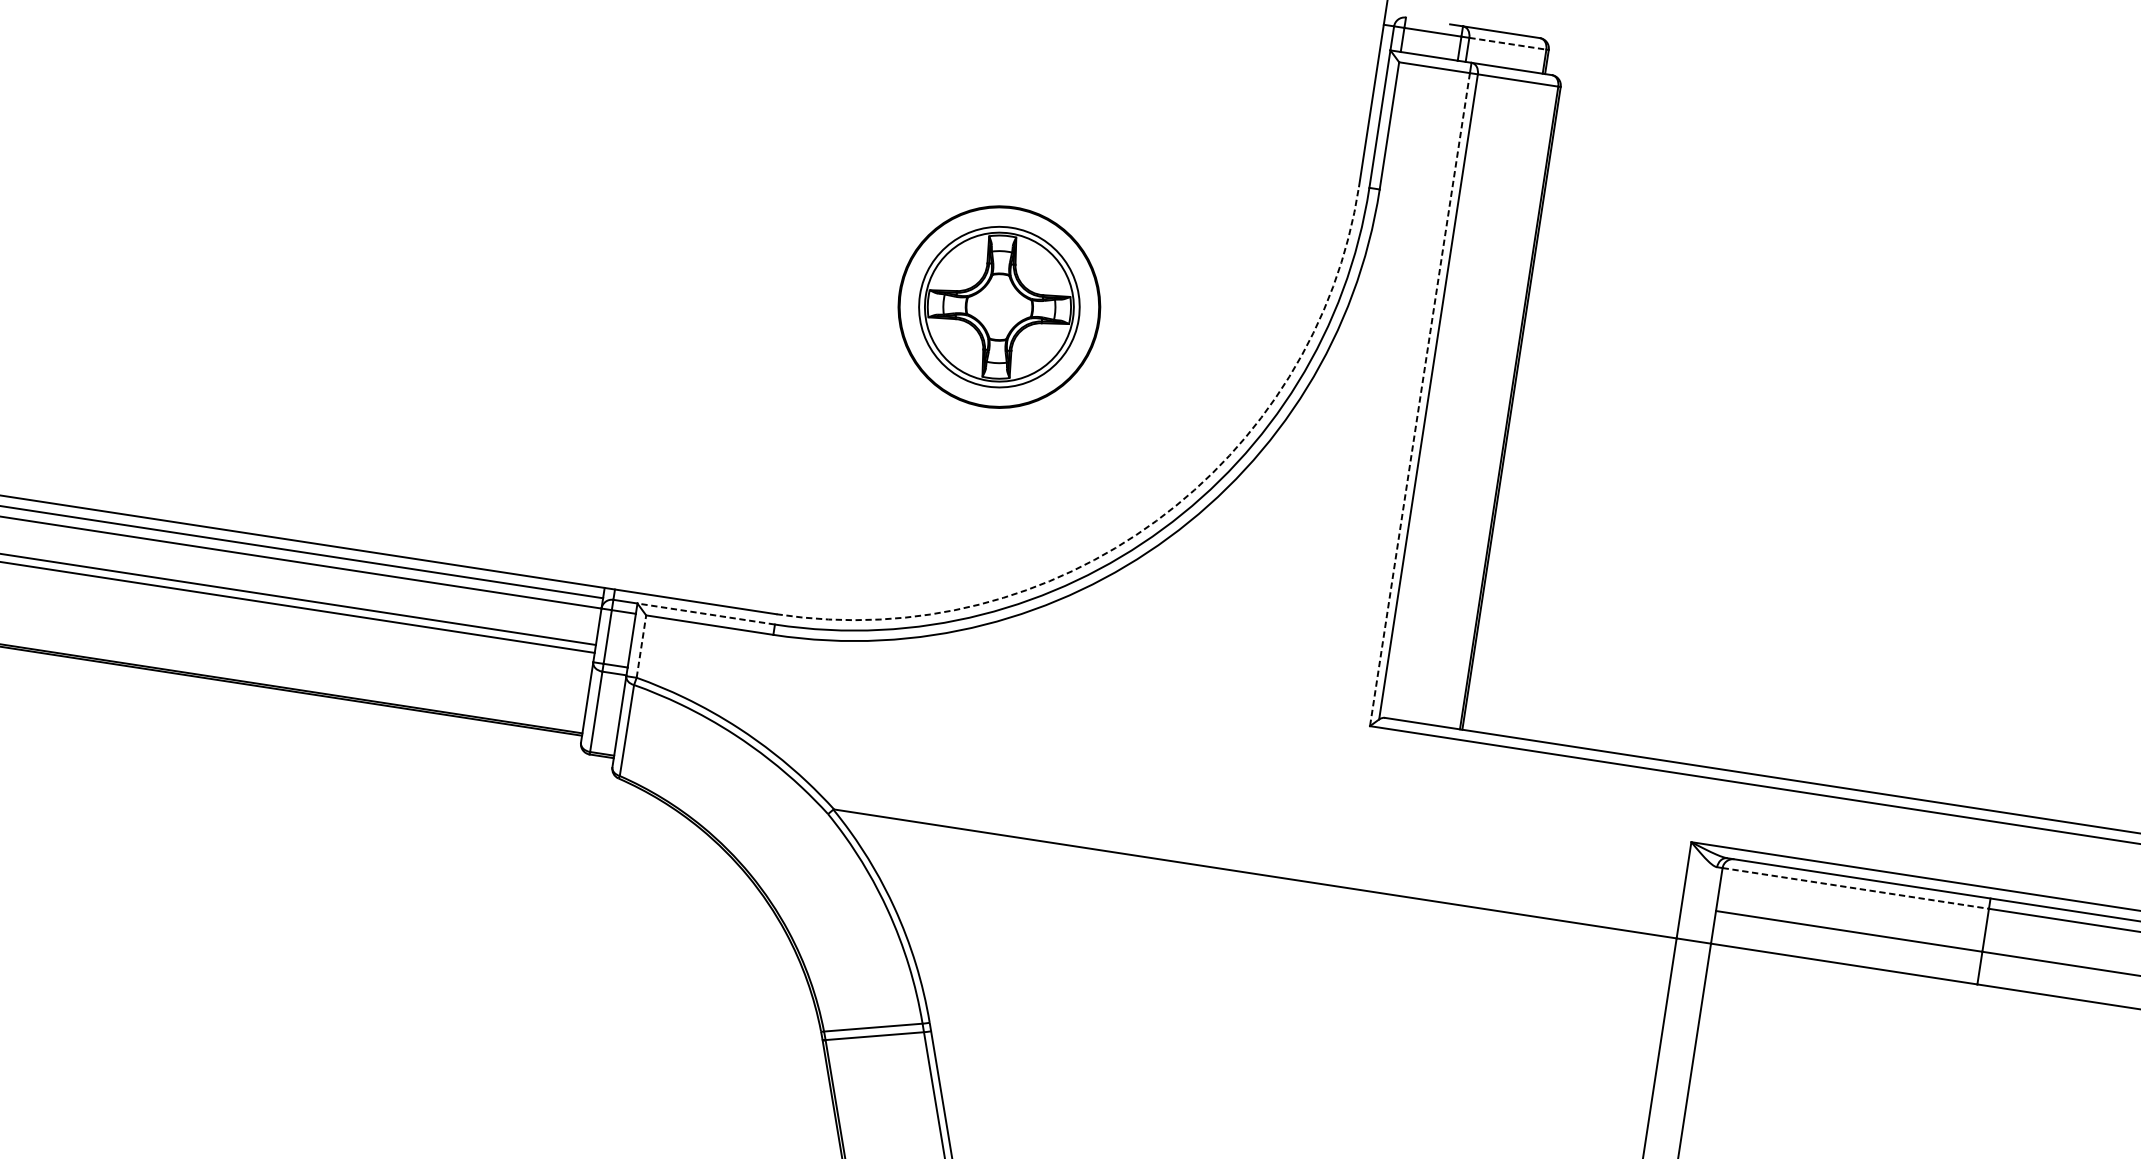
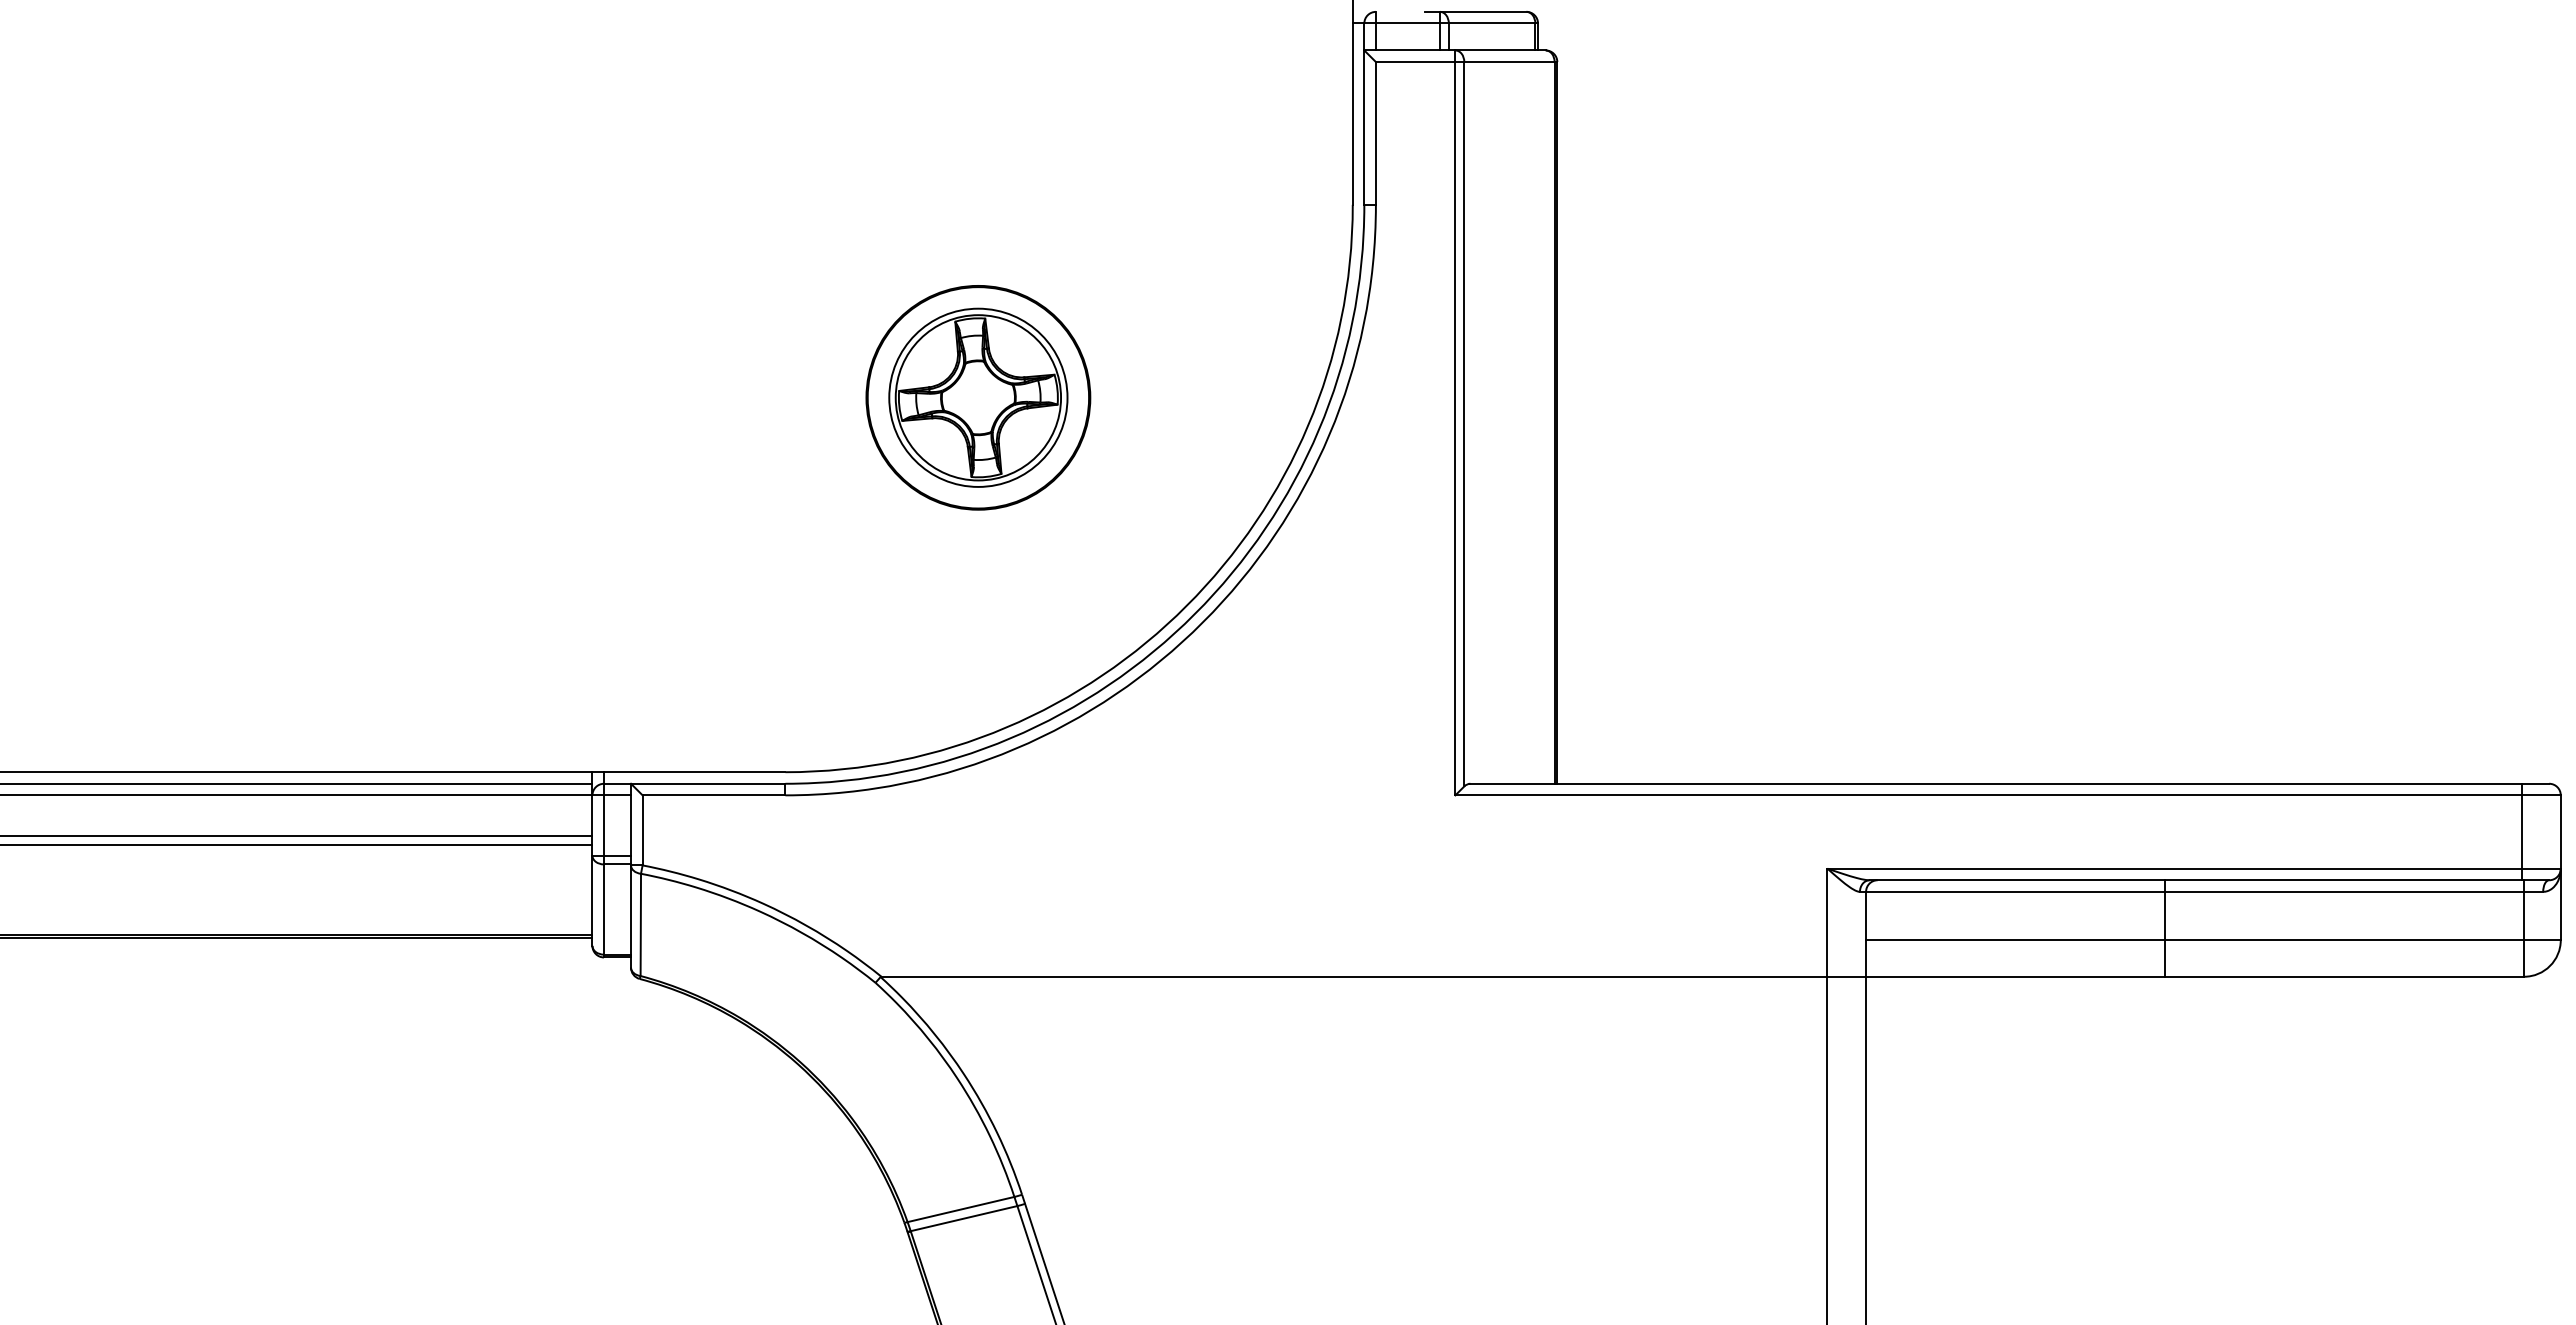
line: (1508, 43) -> (1492, 23), dashed -> solid
line: (1420, 399) -> (1455, 428), dashed -> solid
arc: (1156, 521) -> (1186, 606), dashed -> solid
line: (705, 613) -> (707, 783), dashed -> solid
line: (641, 645) -> (642, 829), dashed -> solid
line: (1855, 888) -> (2015, 891), dashed -> solid

